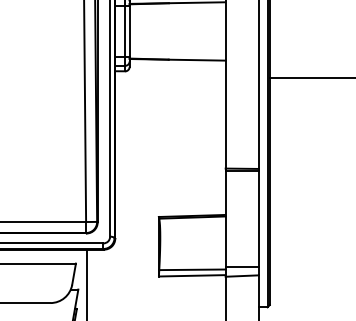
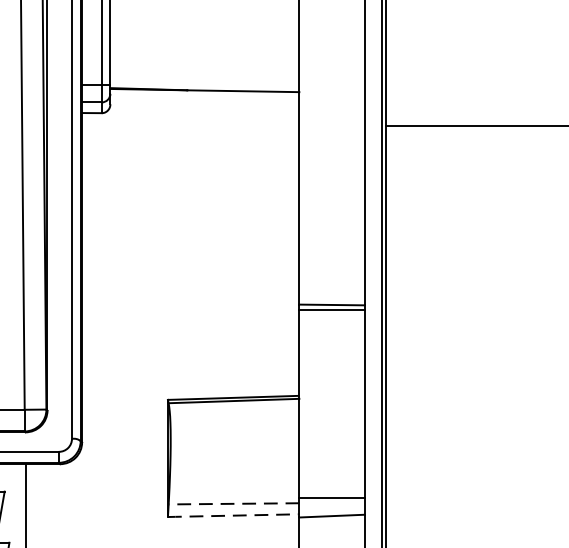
line: (191, 269) -> (232, 503), solid -> dashed
line: (191, 275) -> (232, 515), solid -> dashed

